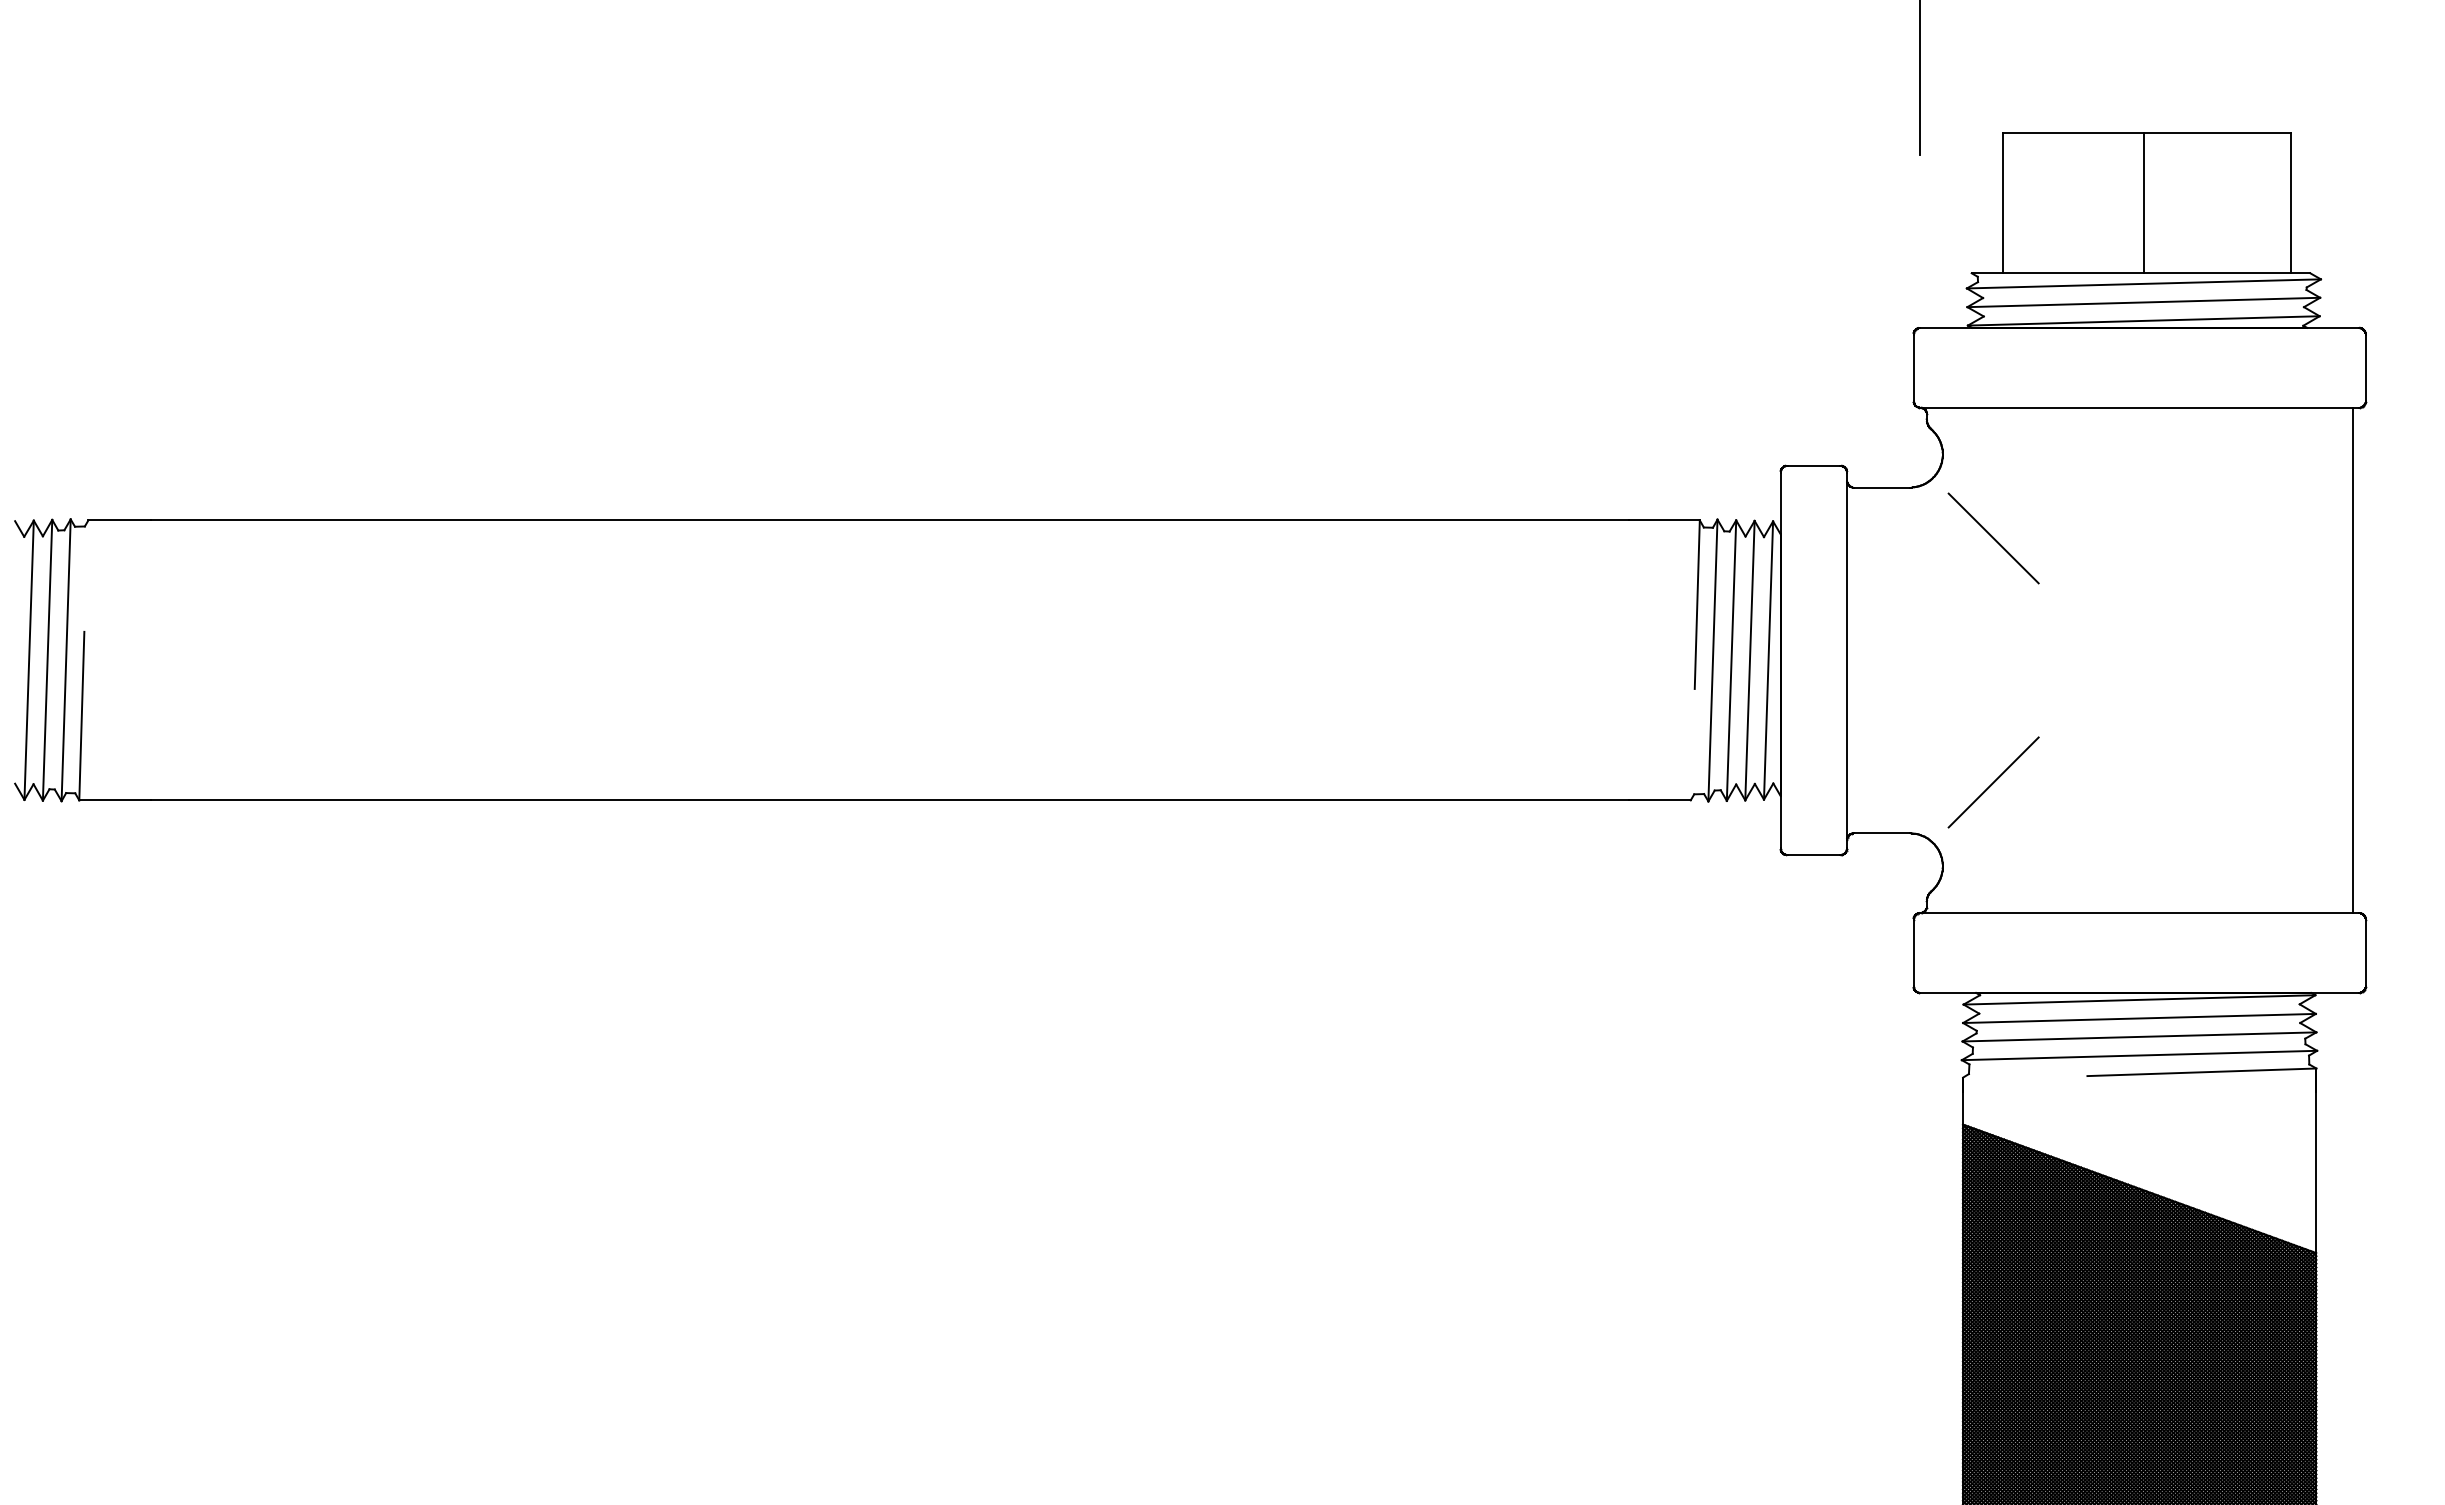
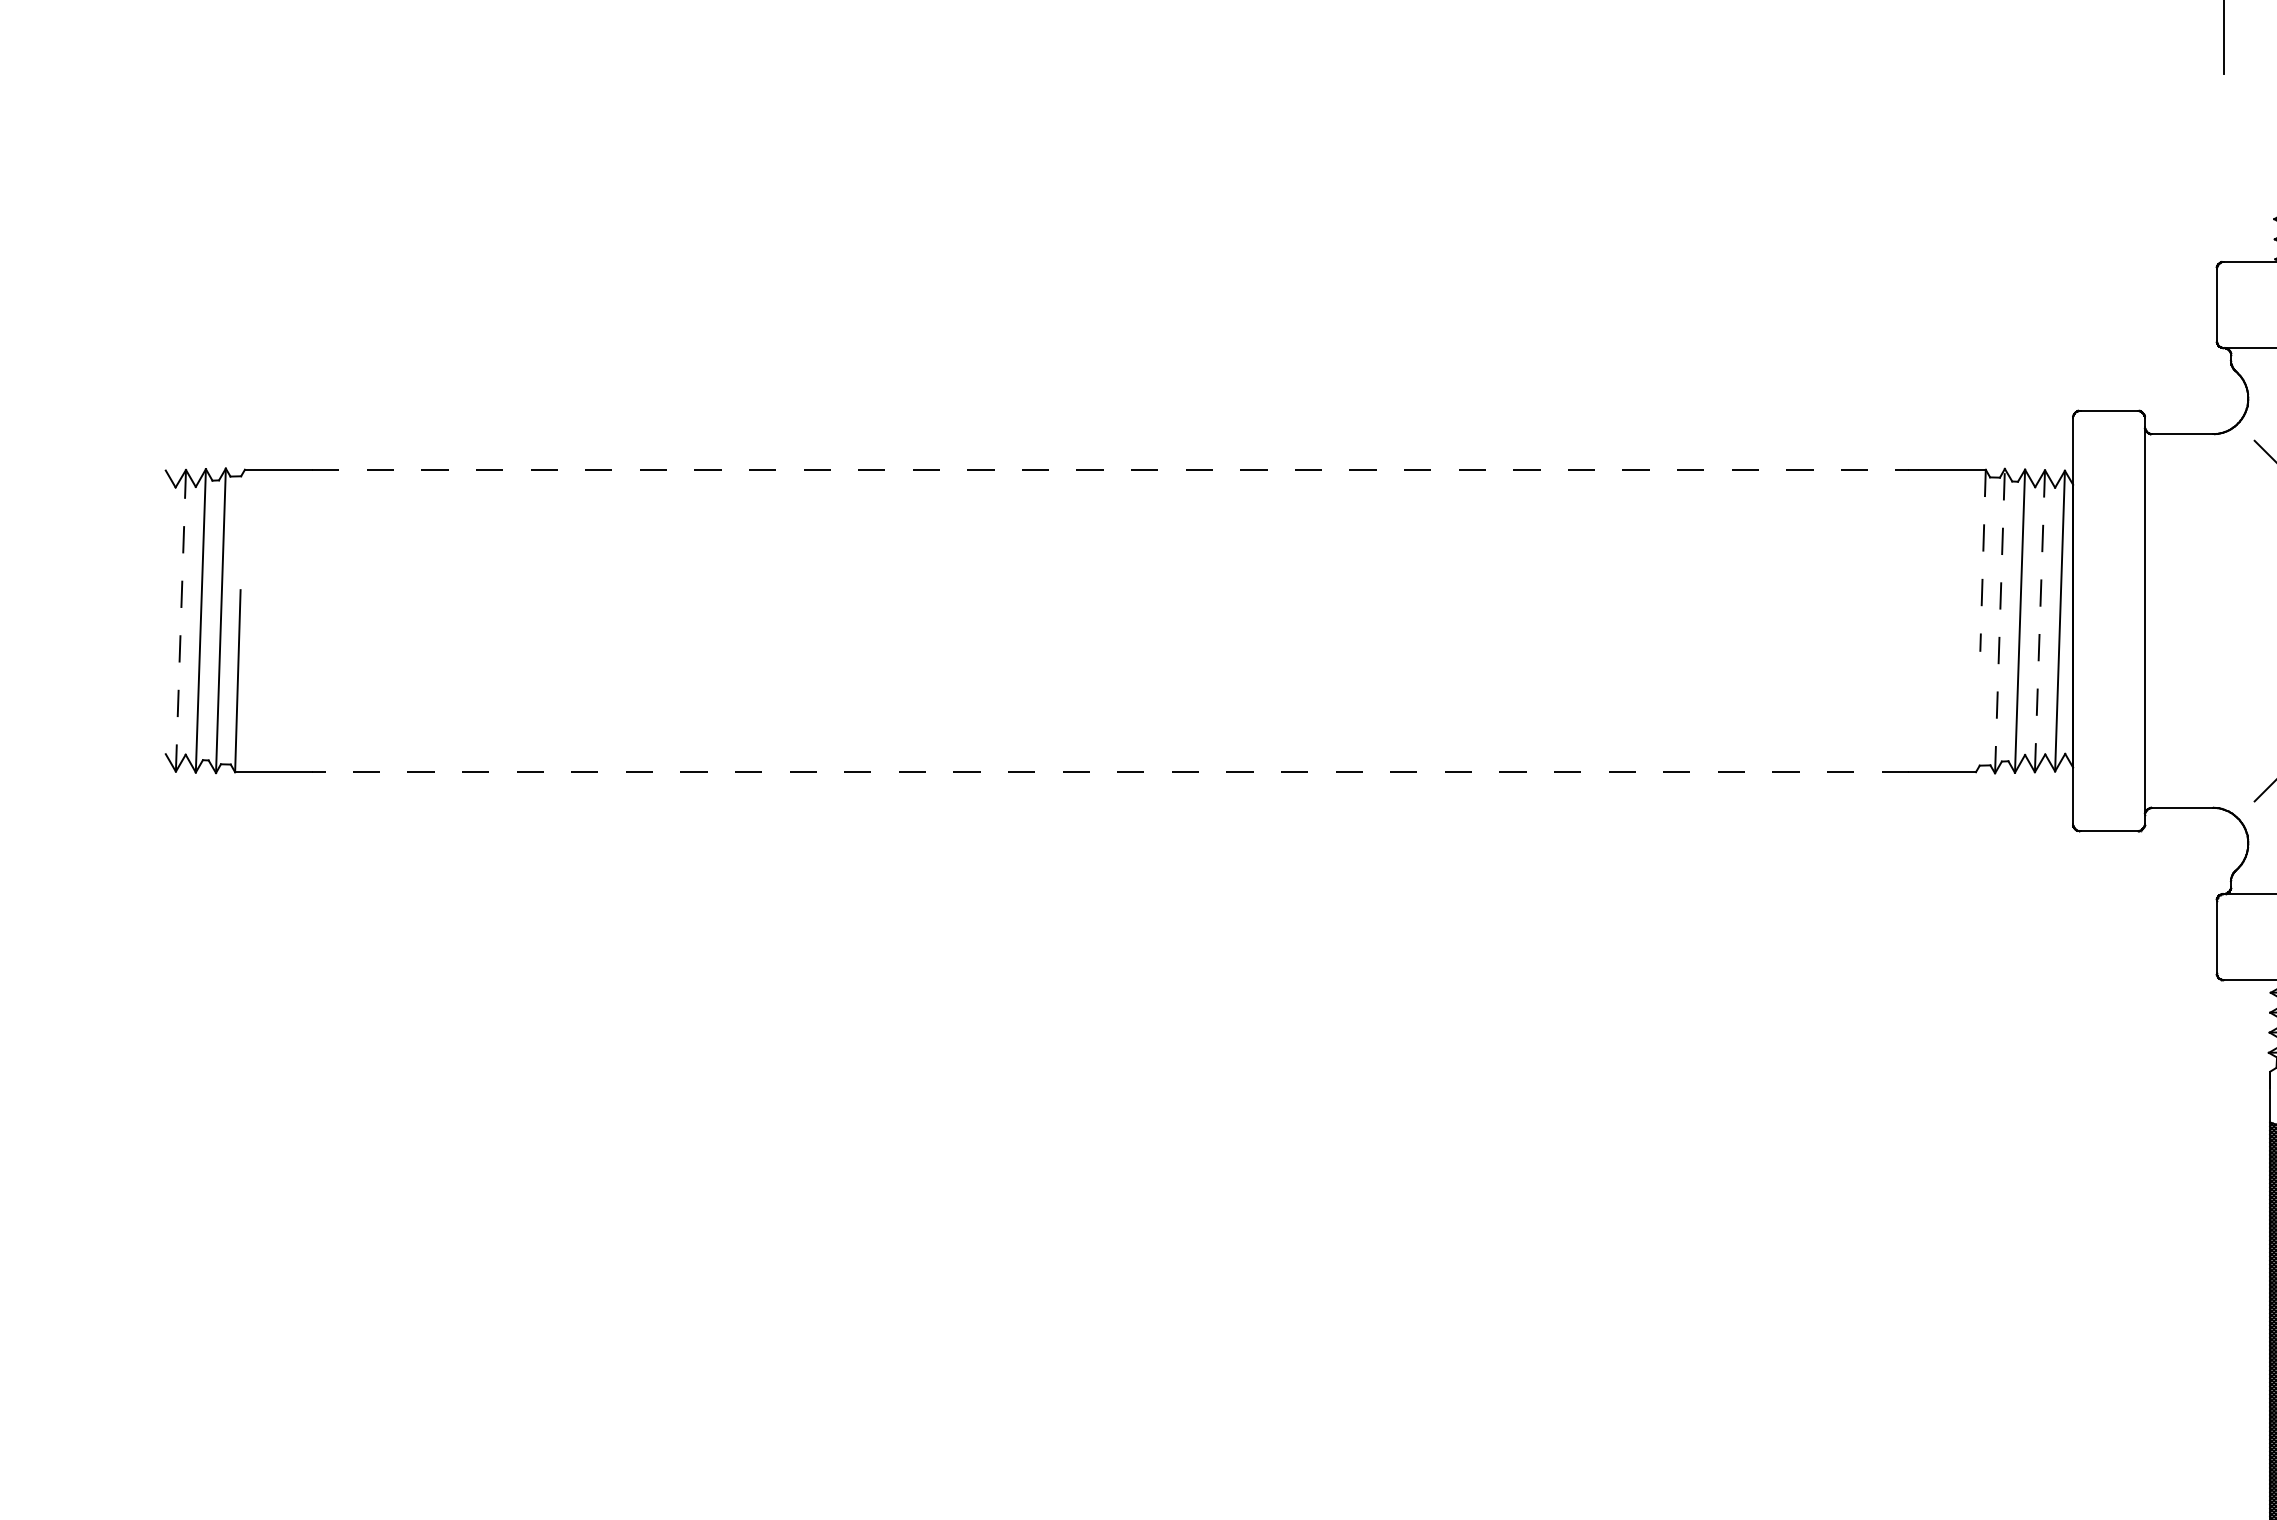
line: (889, 520) -> (1110, 469), solid -> dashed
line: (1697, 605) -> (1983, 561), solid -> dashed
line: (29, 660) -> (181, 621), solid -> dashed
line: (1712, 660) -> (1999, 621), solid -> dashed
line: (1749, 660) -> (2039, 621), solid -> dashed
line: (889, 800) -> (1110, 772), solid -> dashed

